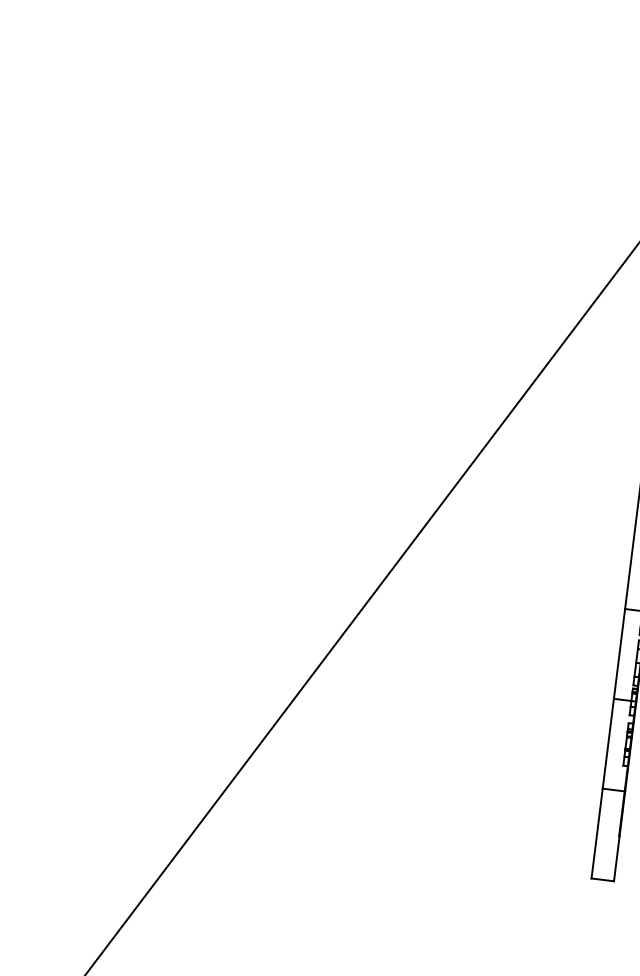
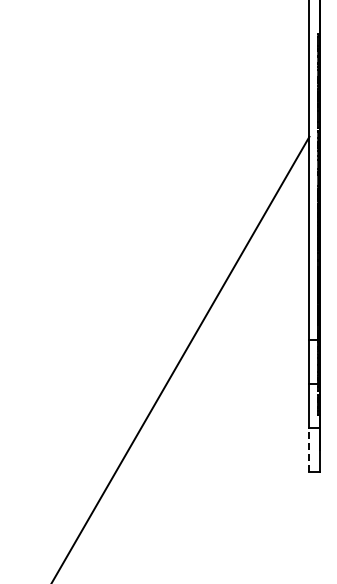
line: (597, 833) -> (309, 449), solid -> dashed

